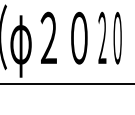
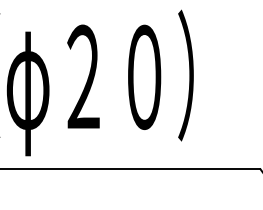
text: (108, 37) -> (202, 75), ２０ -> ）

